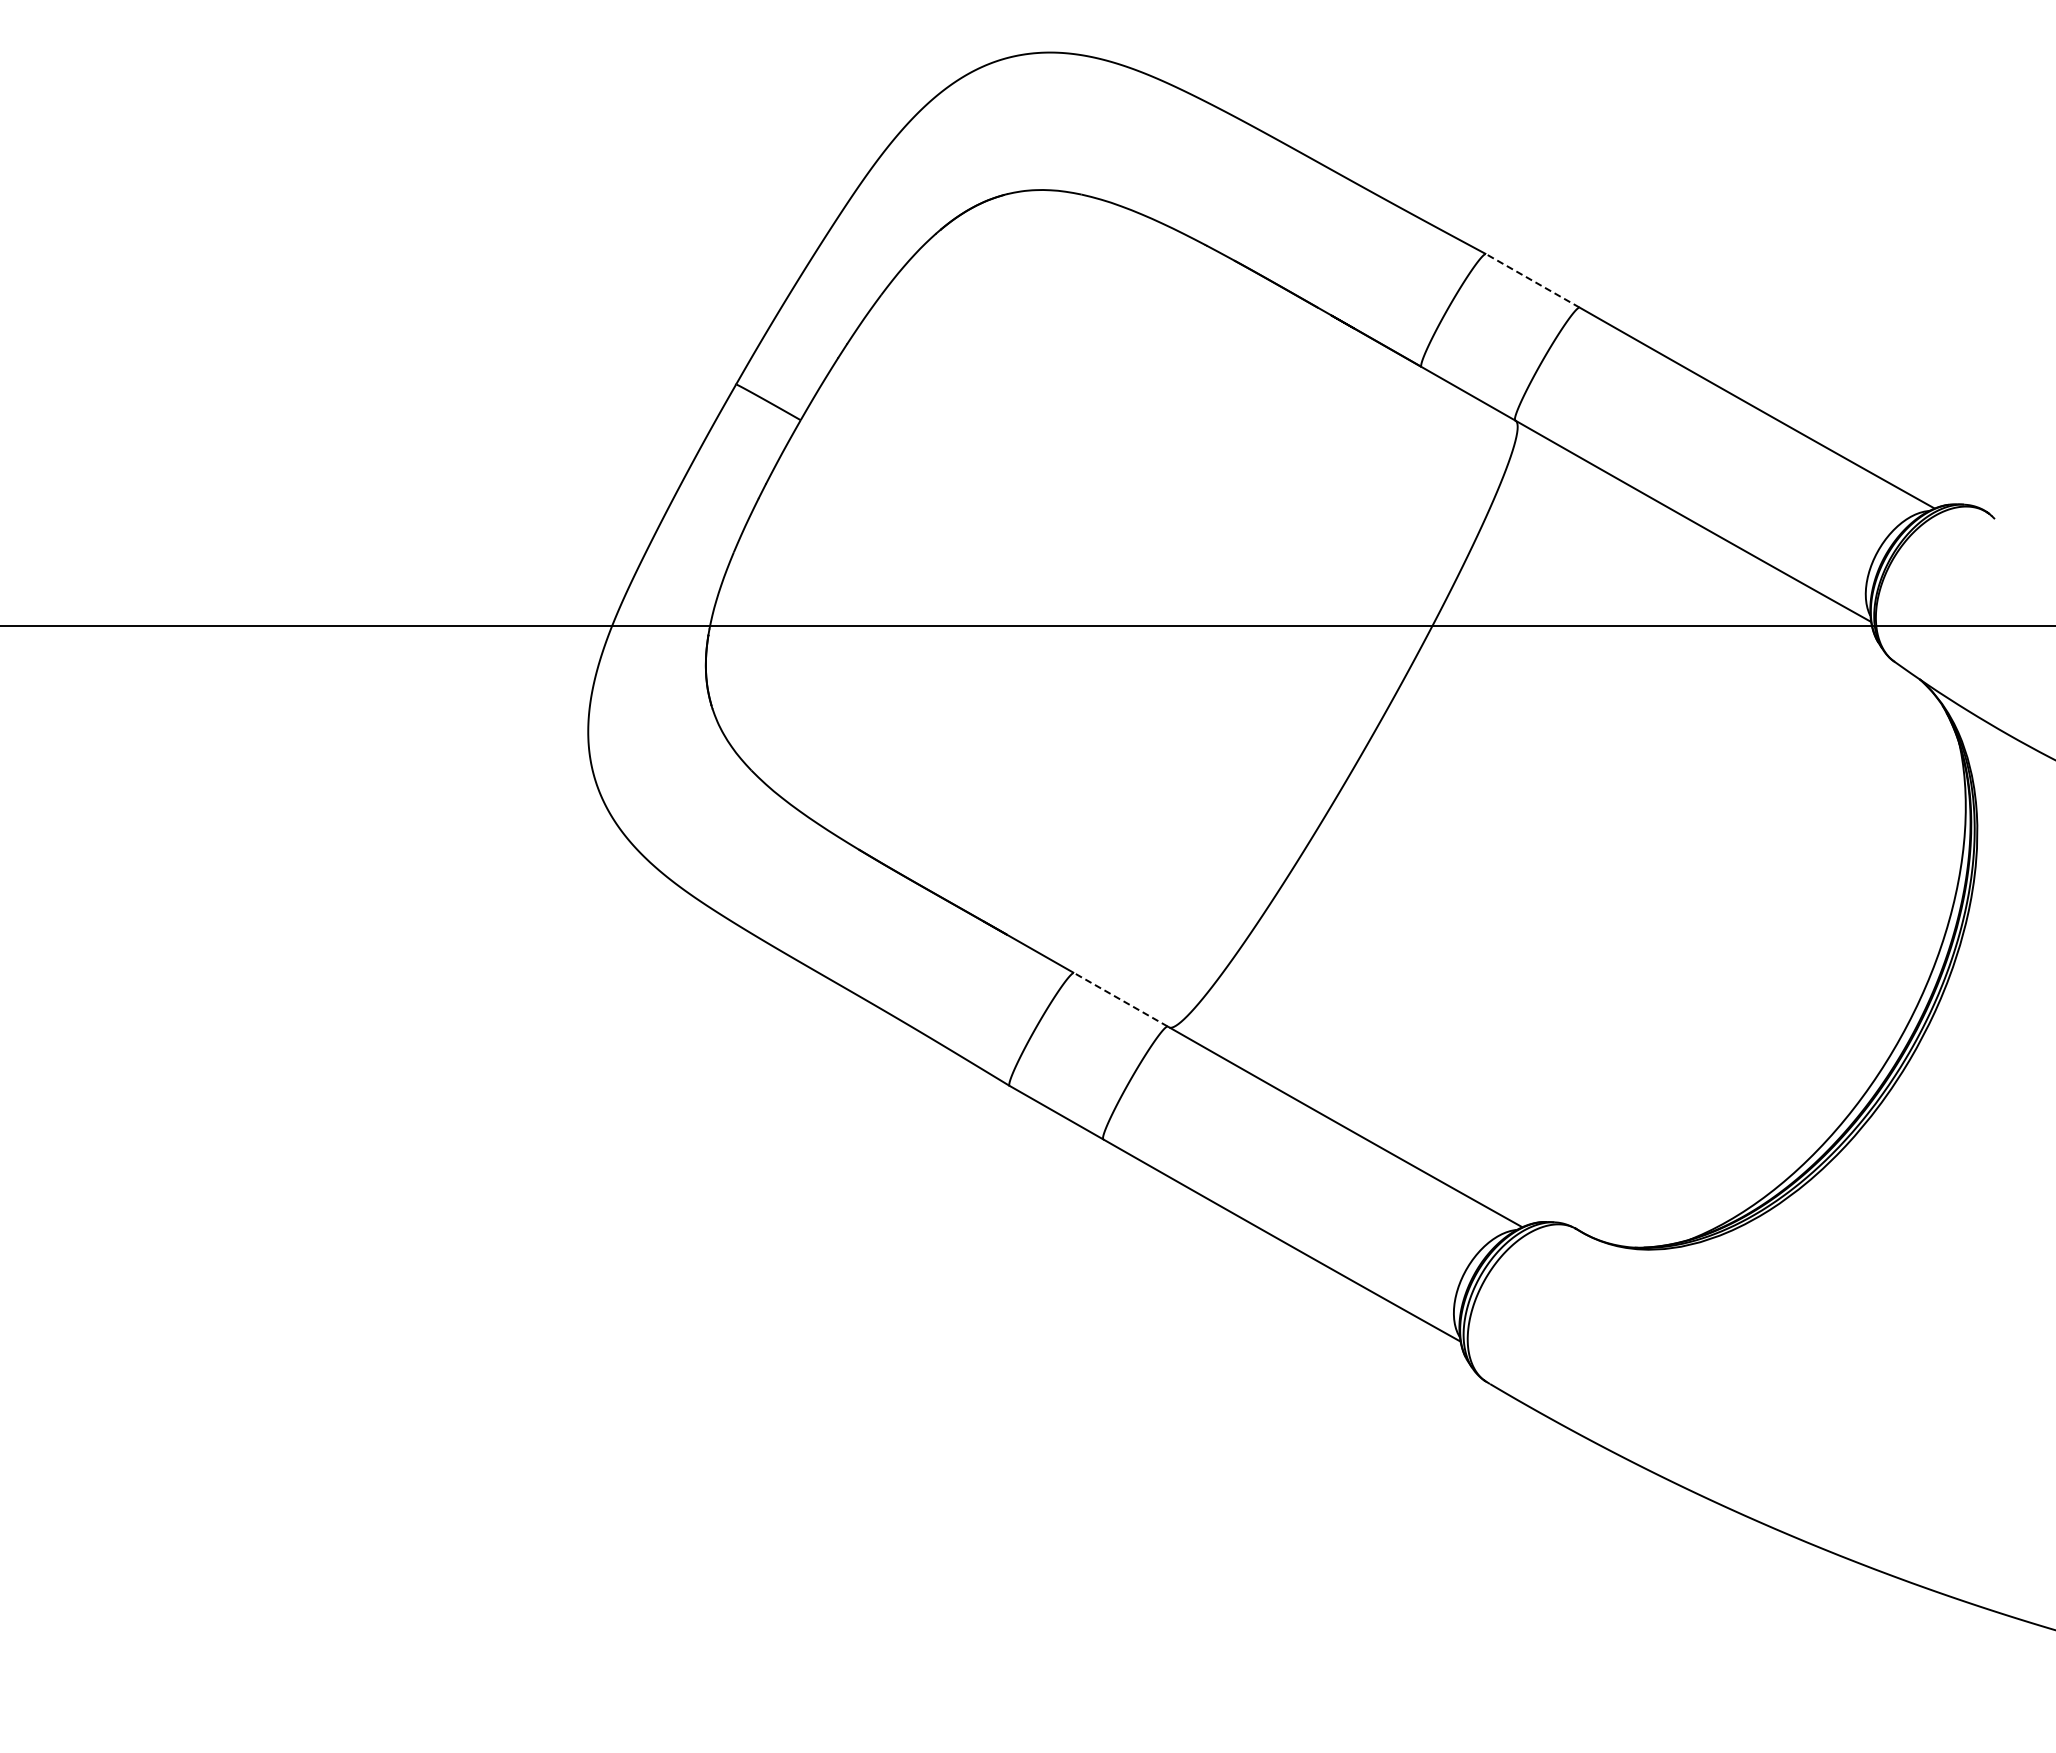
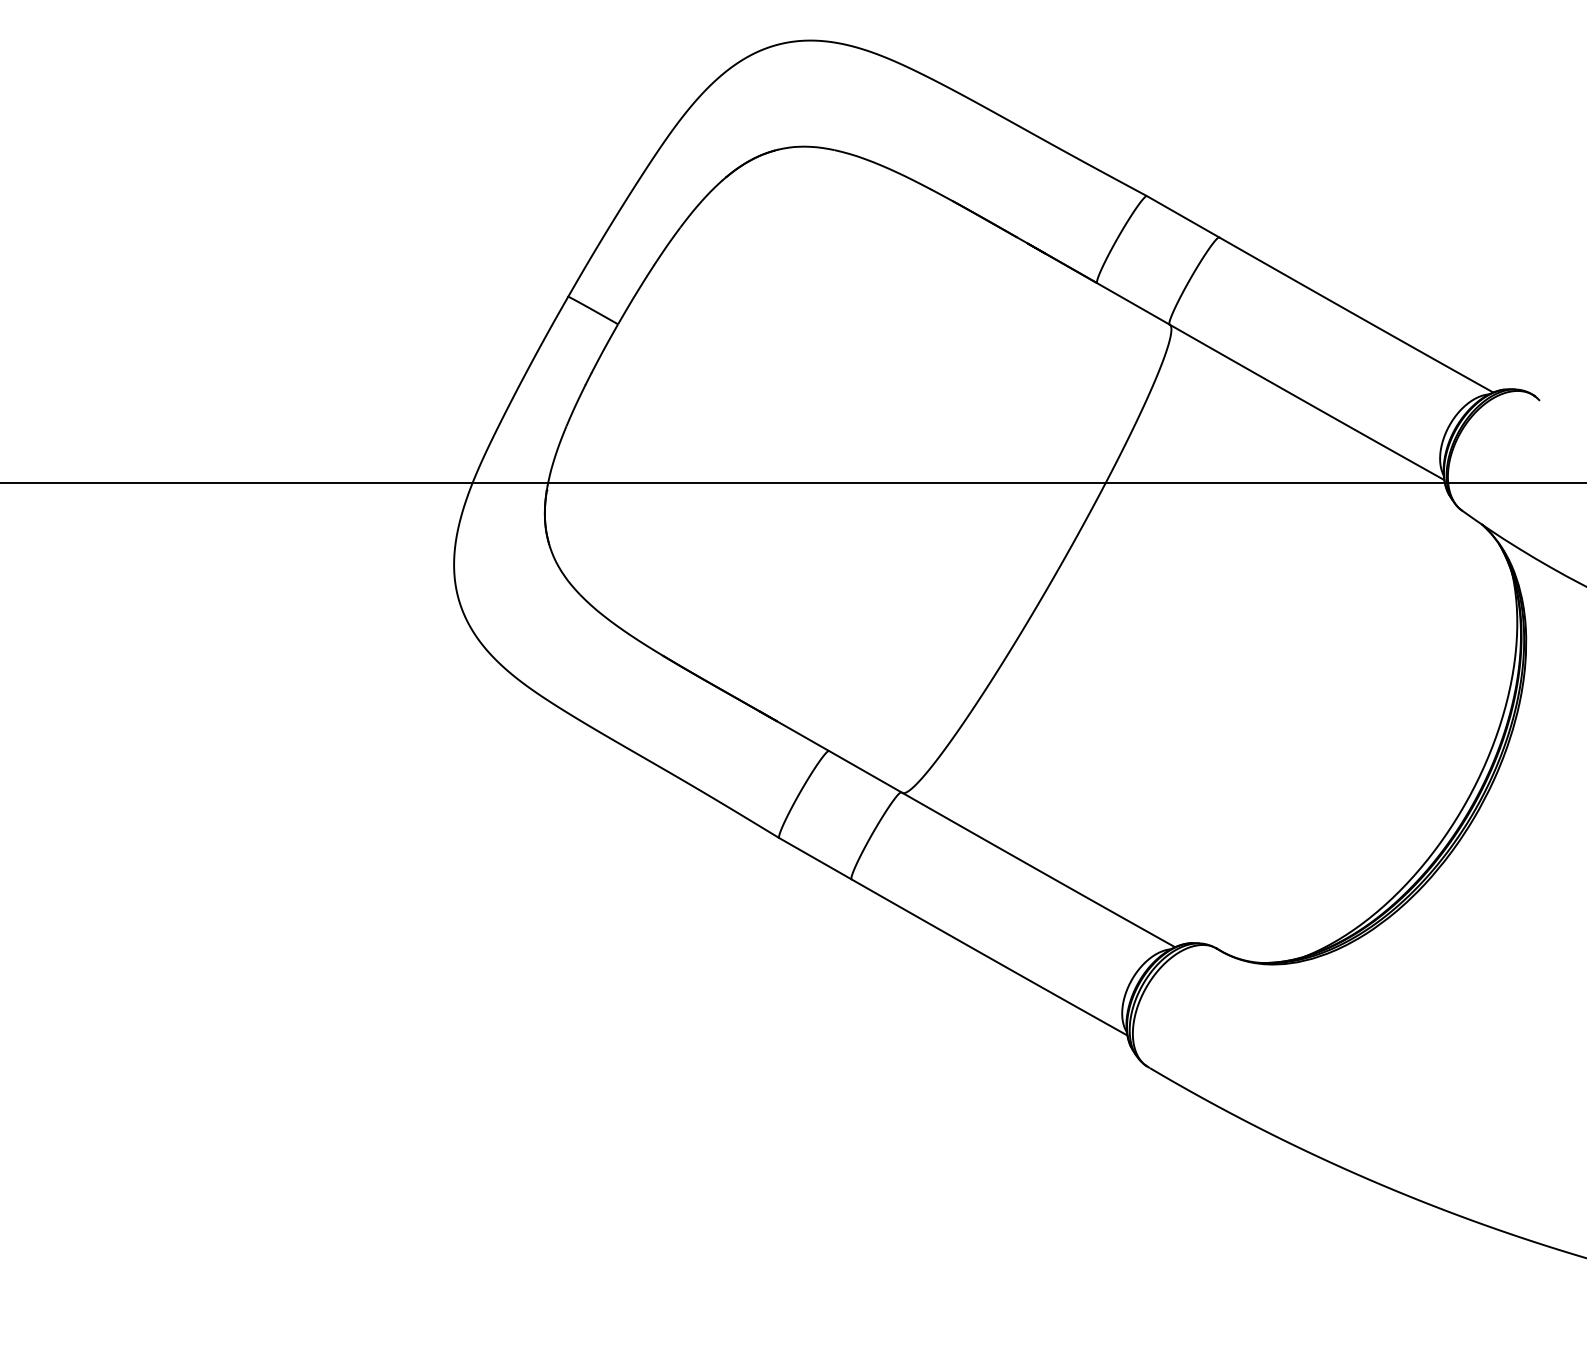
line: (1532, 280) -> (1182, 216), dashed -> solid
line: (1121, 999) -> (865, 771), dashed -> solid

